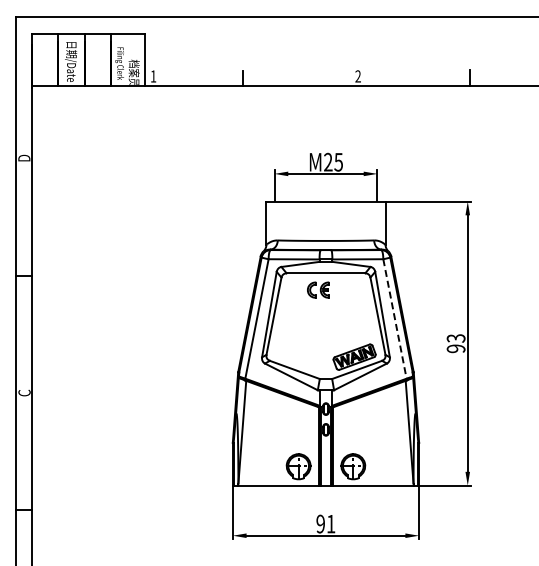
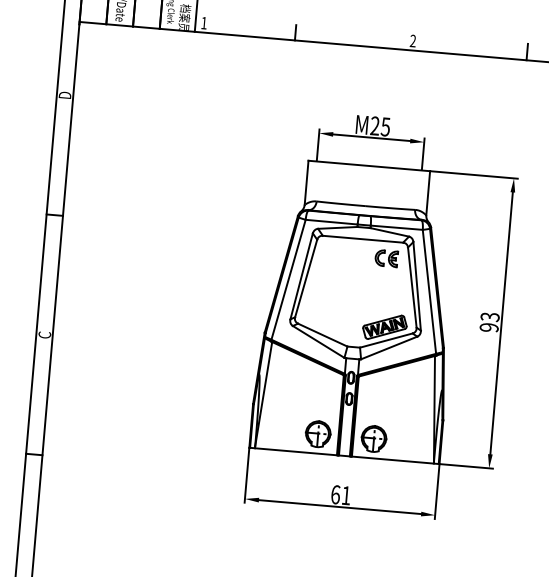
part: (318, 289) -> (386, 257), moved
line: (394, 318) -> (429, 291), dashed -> solid
text: (320, 523) -> (335, 494), 91 -> 61

